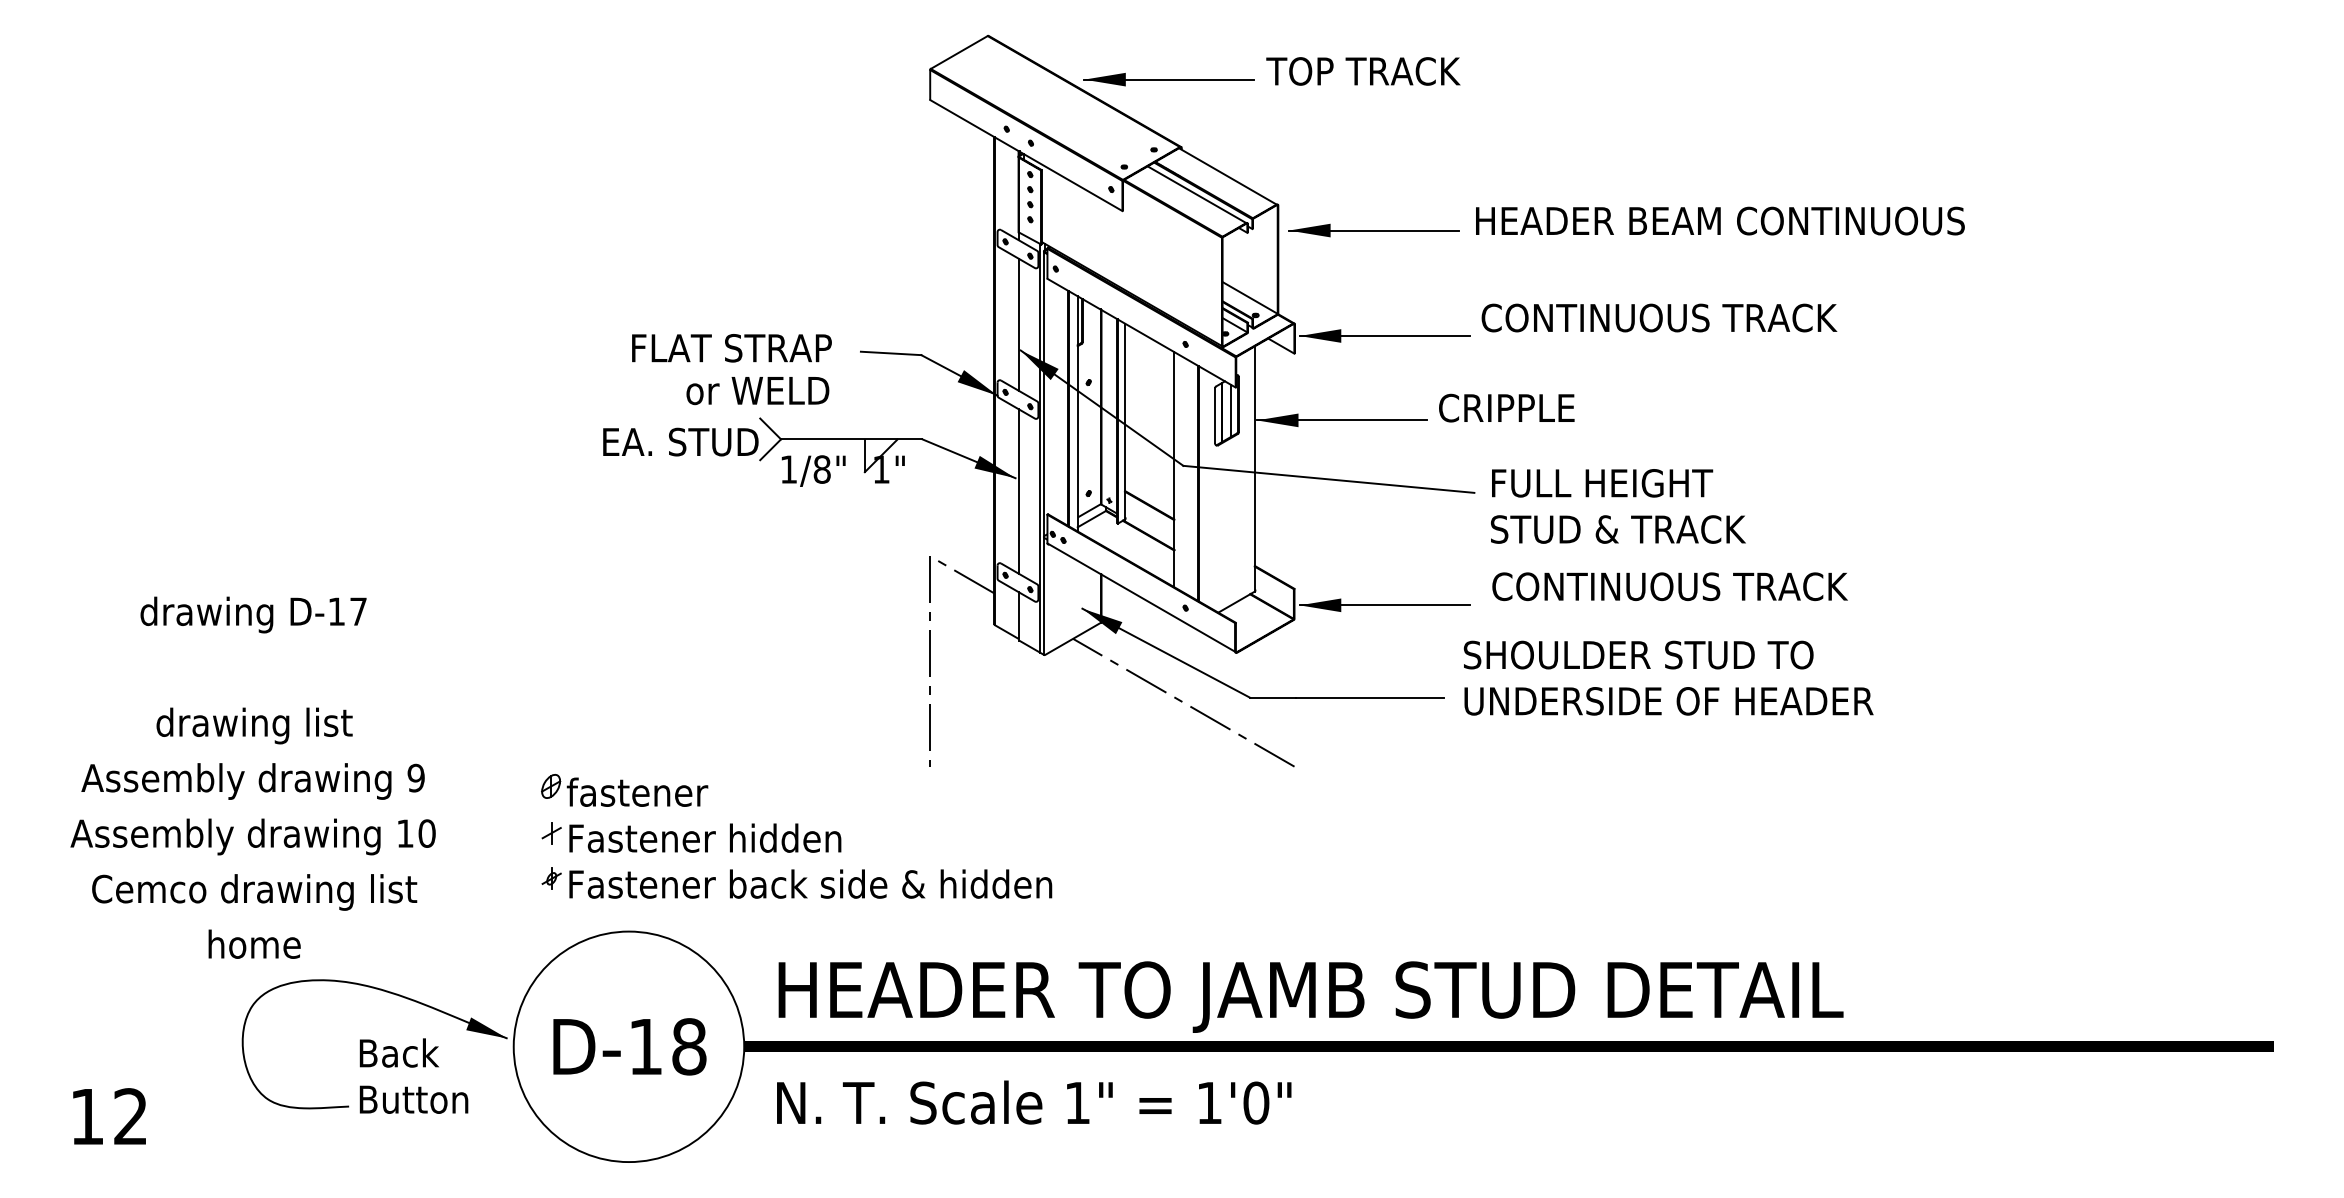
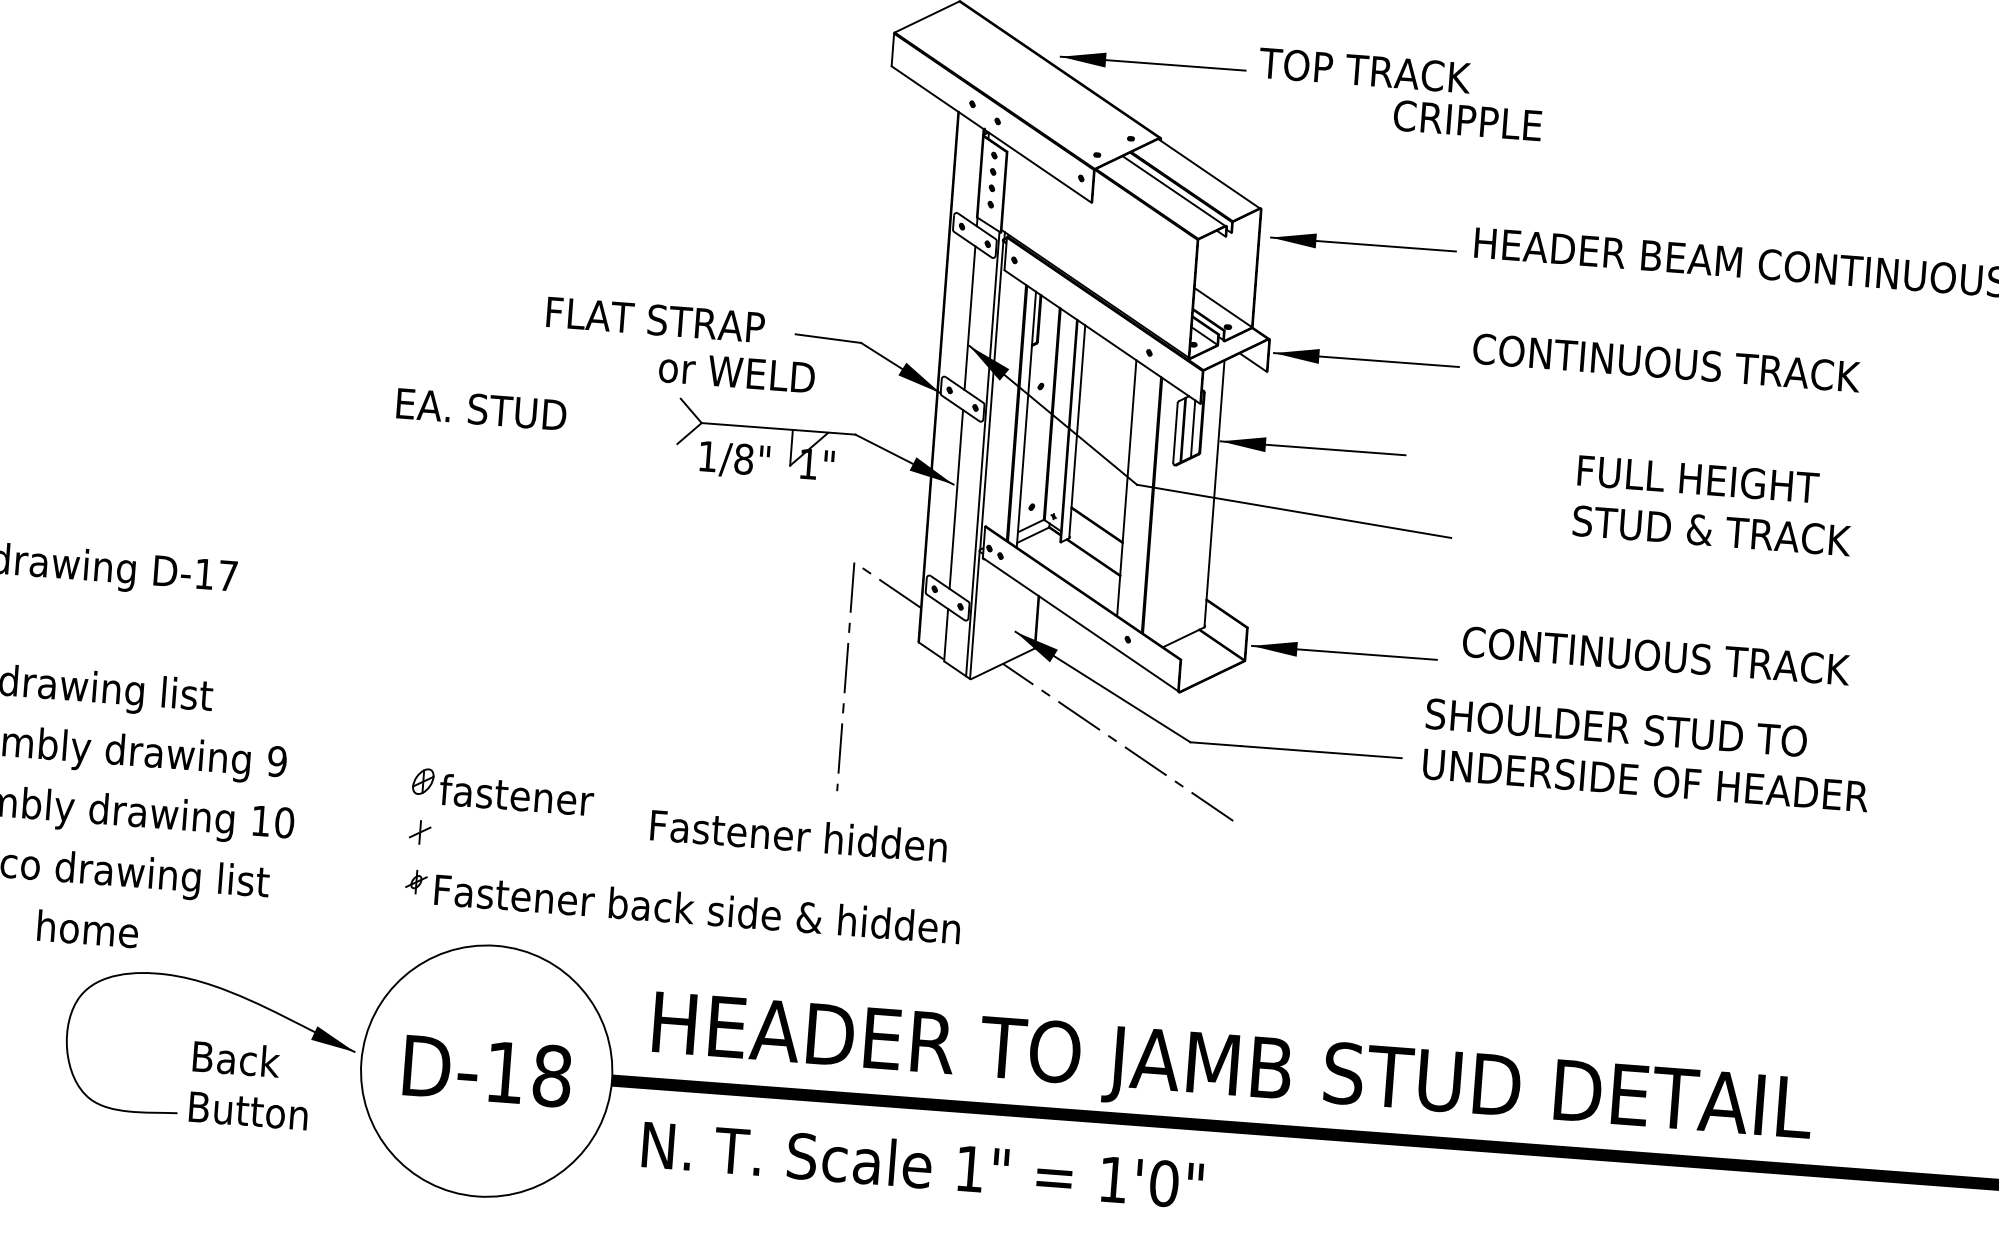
text: (757, 391) -> (736, 373), moved
text: (1506, 407) -> (1467, 119), moved
text: (680, 441) -> (481, 408), moved
text: (1618, 506) -> (1713, 505), moved
text: (705, 837) -> (799, 835), moved

